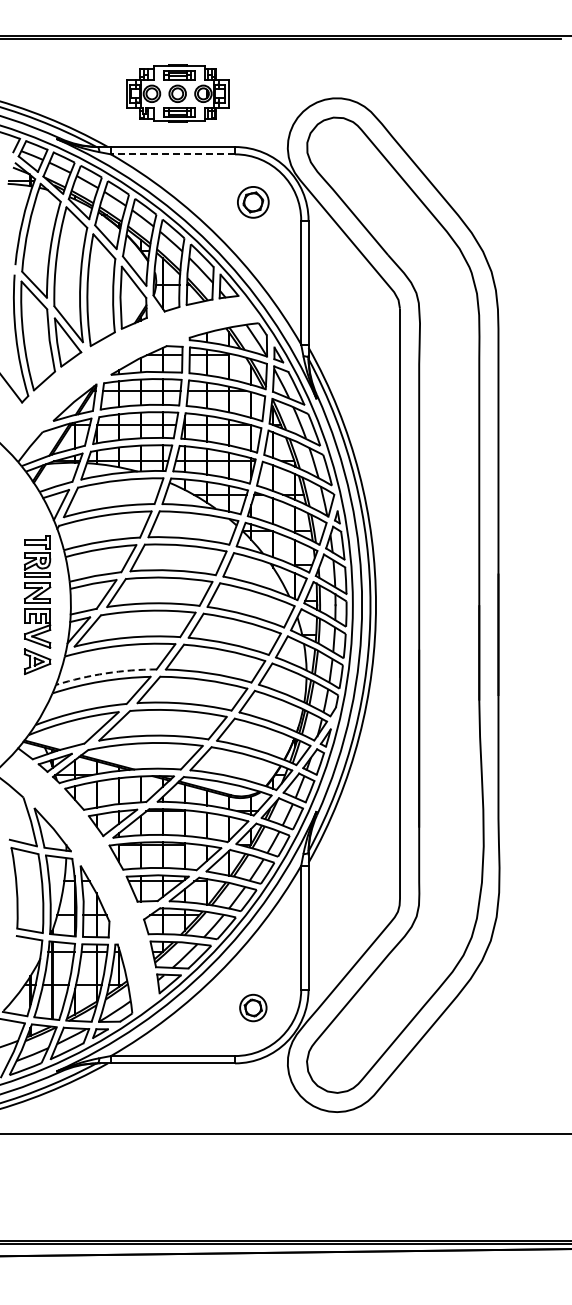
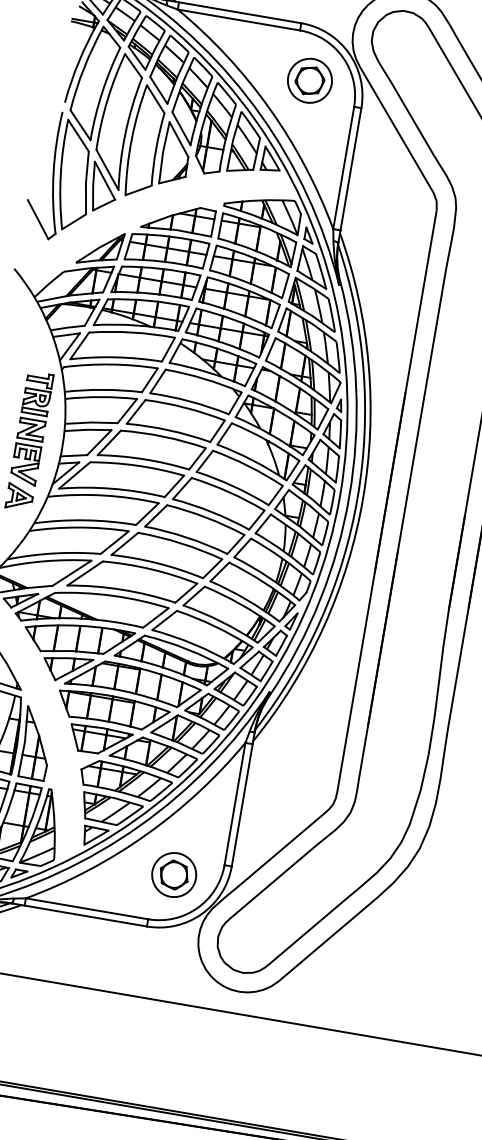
line: (172, 154) -> (238, 20), dashed -> solid
part: (253, 202) -> (310, 81), size x1.43
arc: (105, 673) -> (84, 520), dashed -> solid
part: (253, 1007) -> (174, 874), size x1.67

